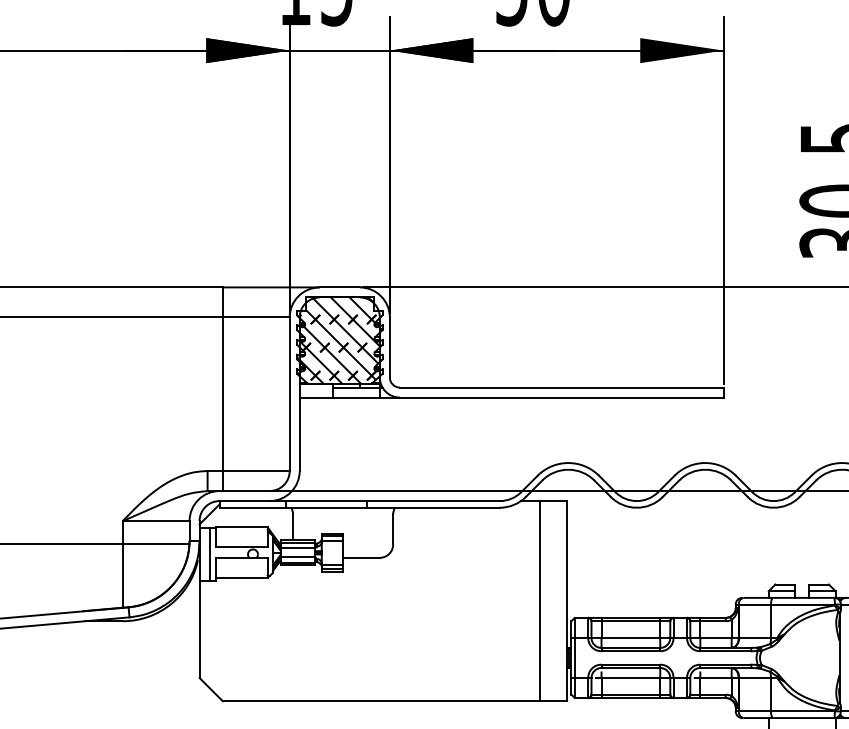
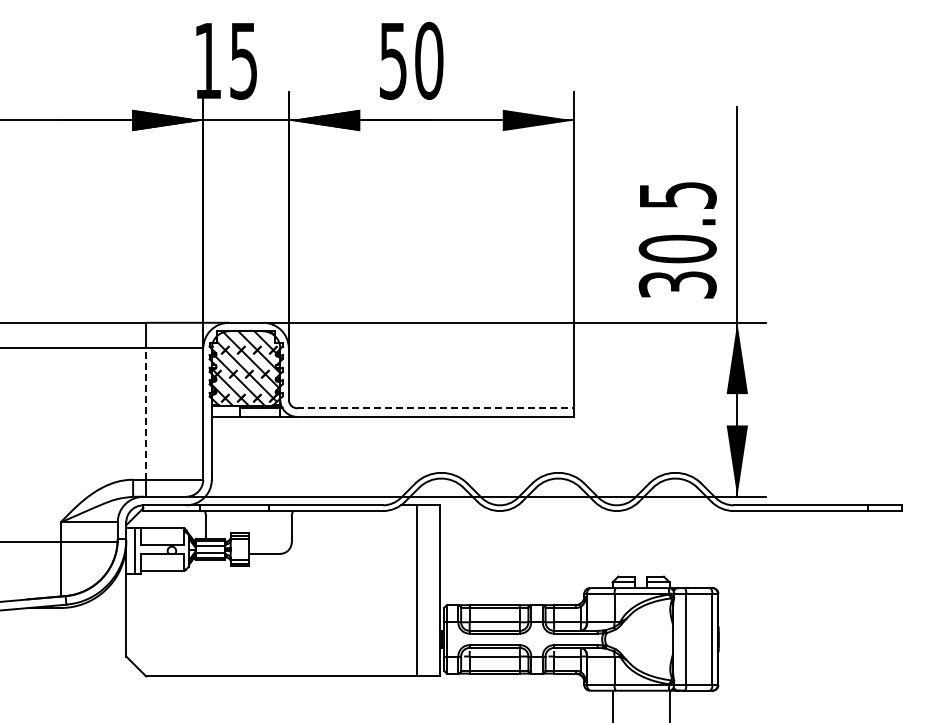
line: (562, 387) -> (436, 408), solid -> dashed
line: (223, 394) -> (146, 414), solid -> dashed

